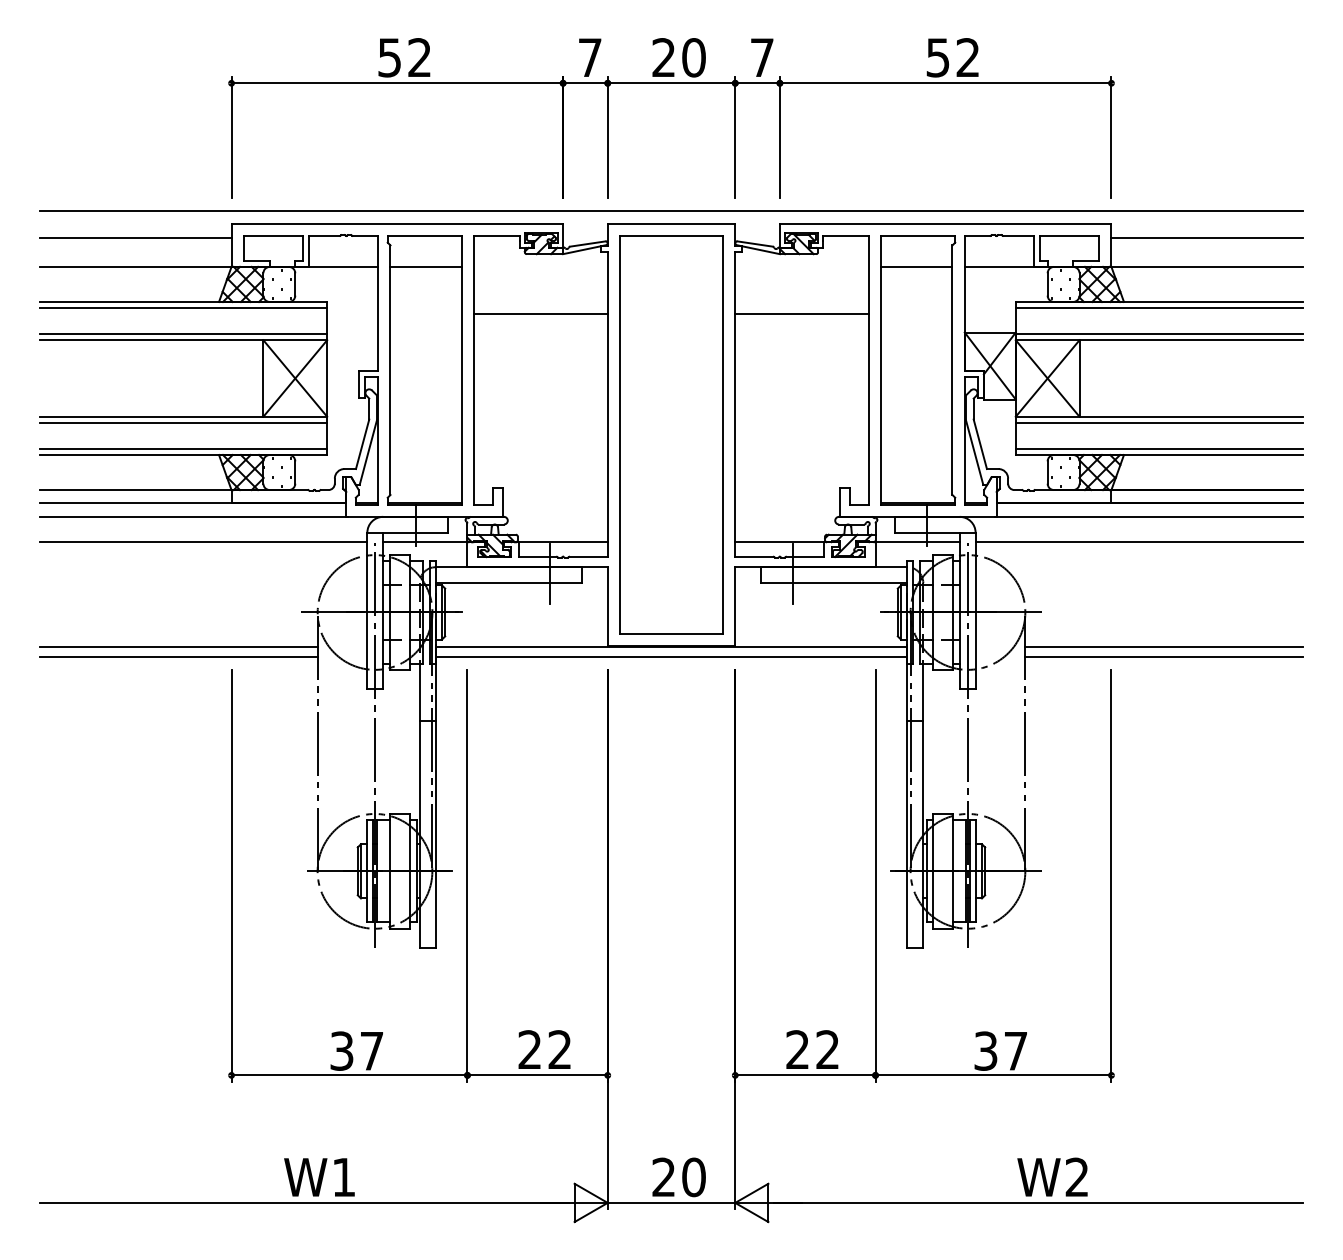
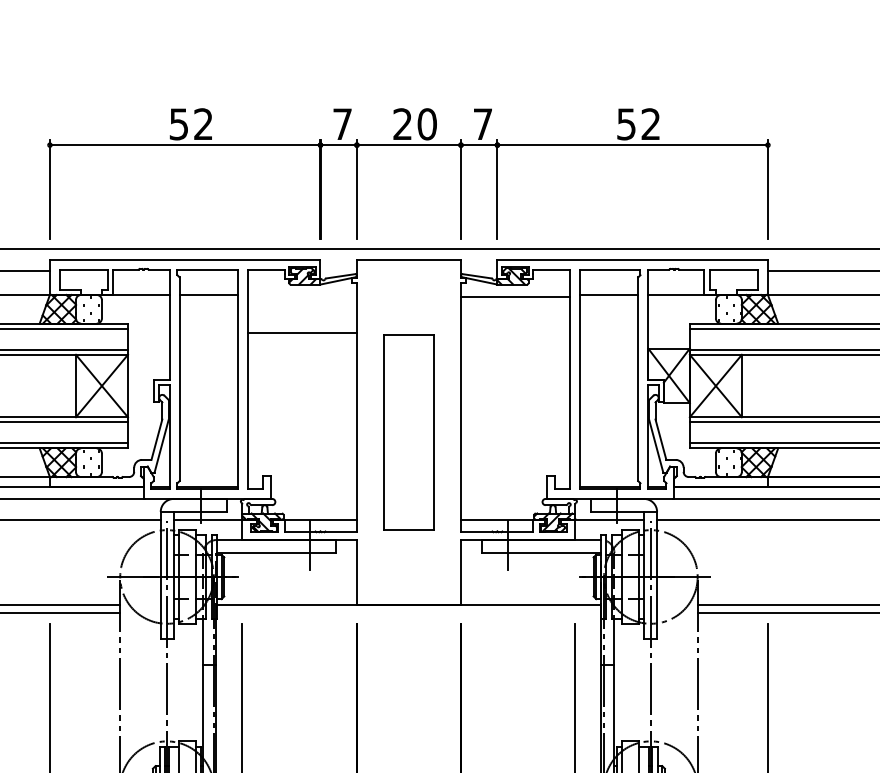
line: (802, 314) -> (515, 297), moved
part: (671, 434) -> (408, 431), size x0.6
line: (671, 657) -> (408, 613), removed

